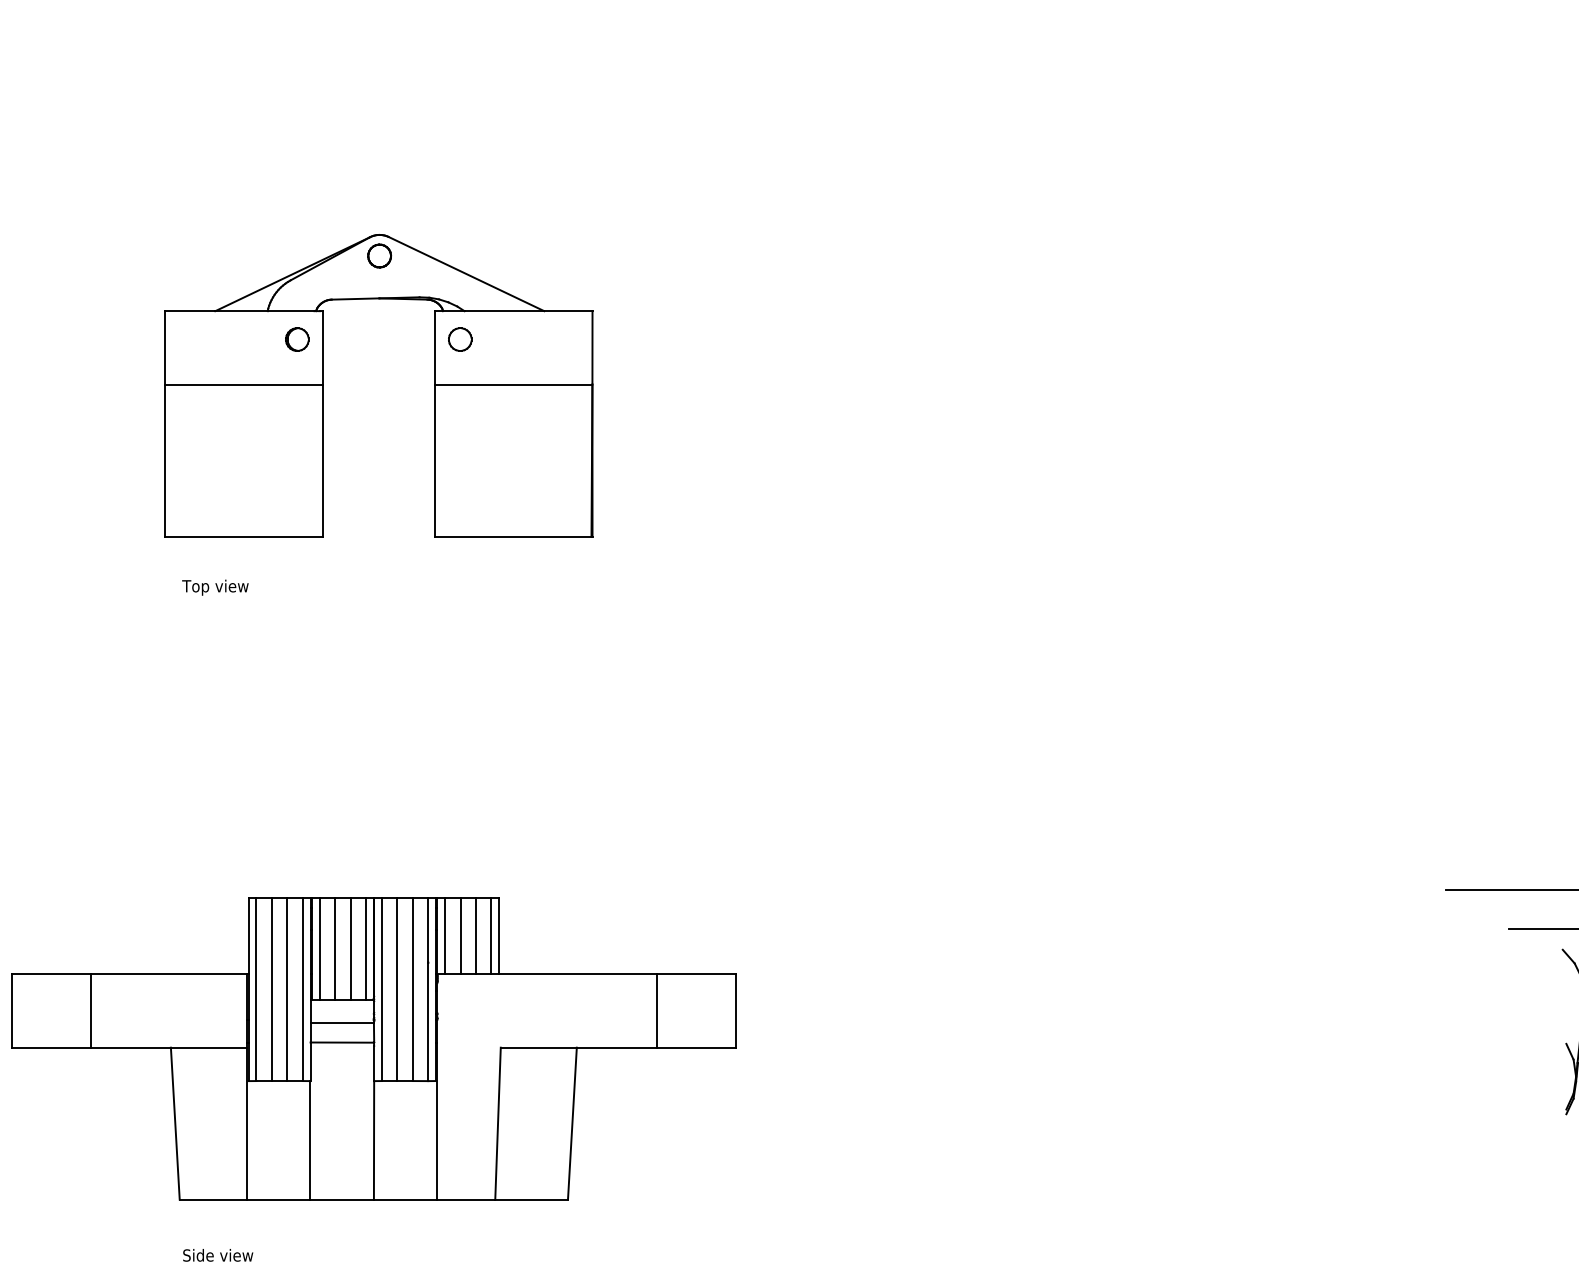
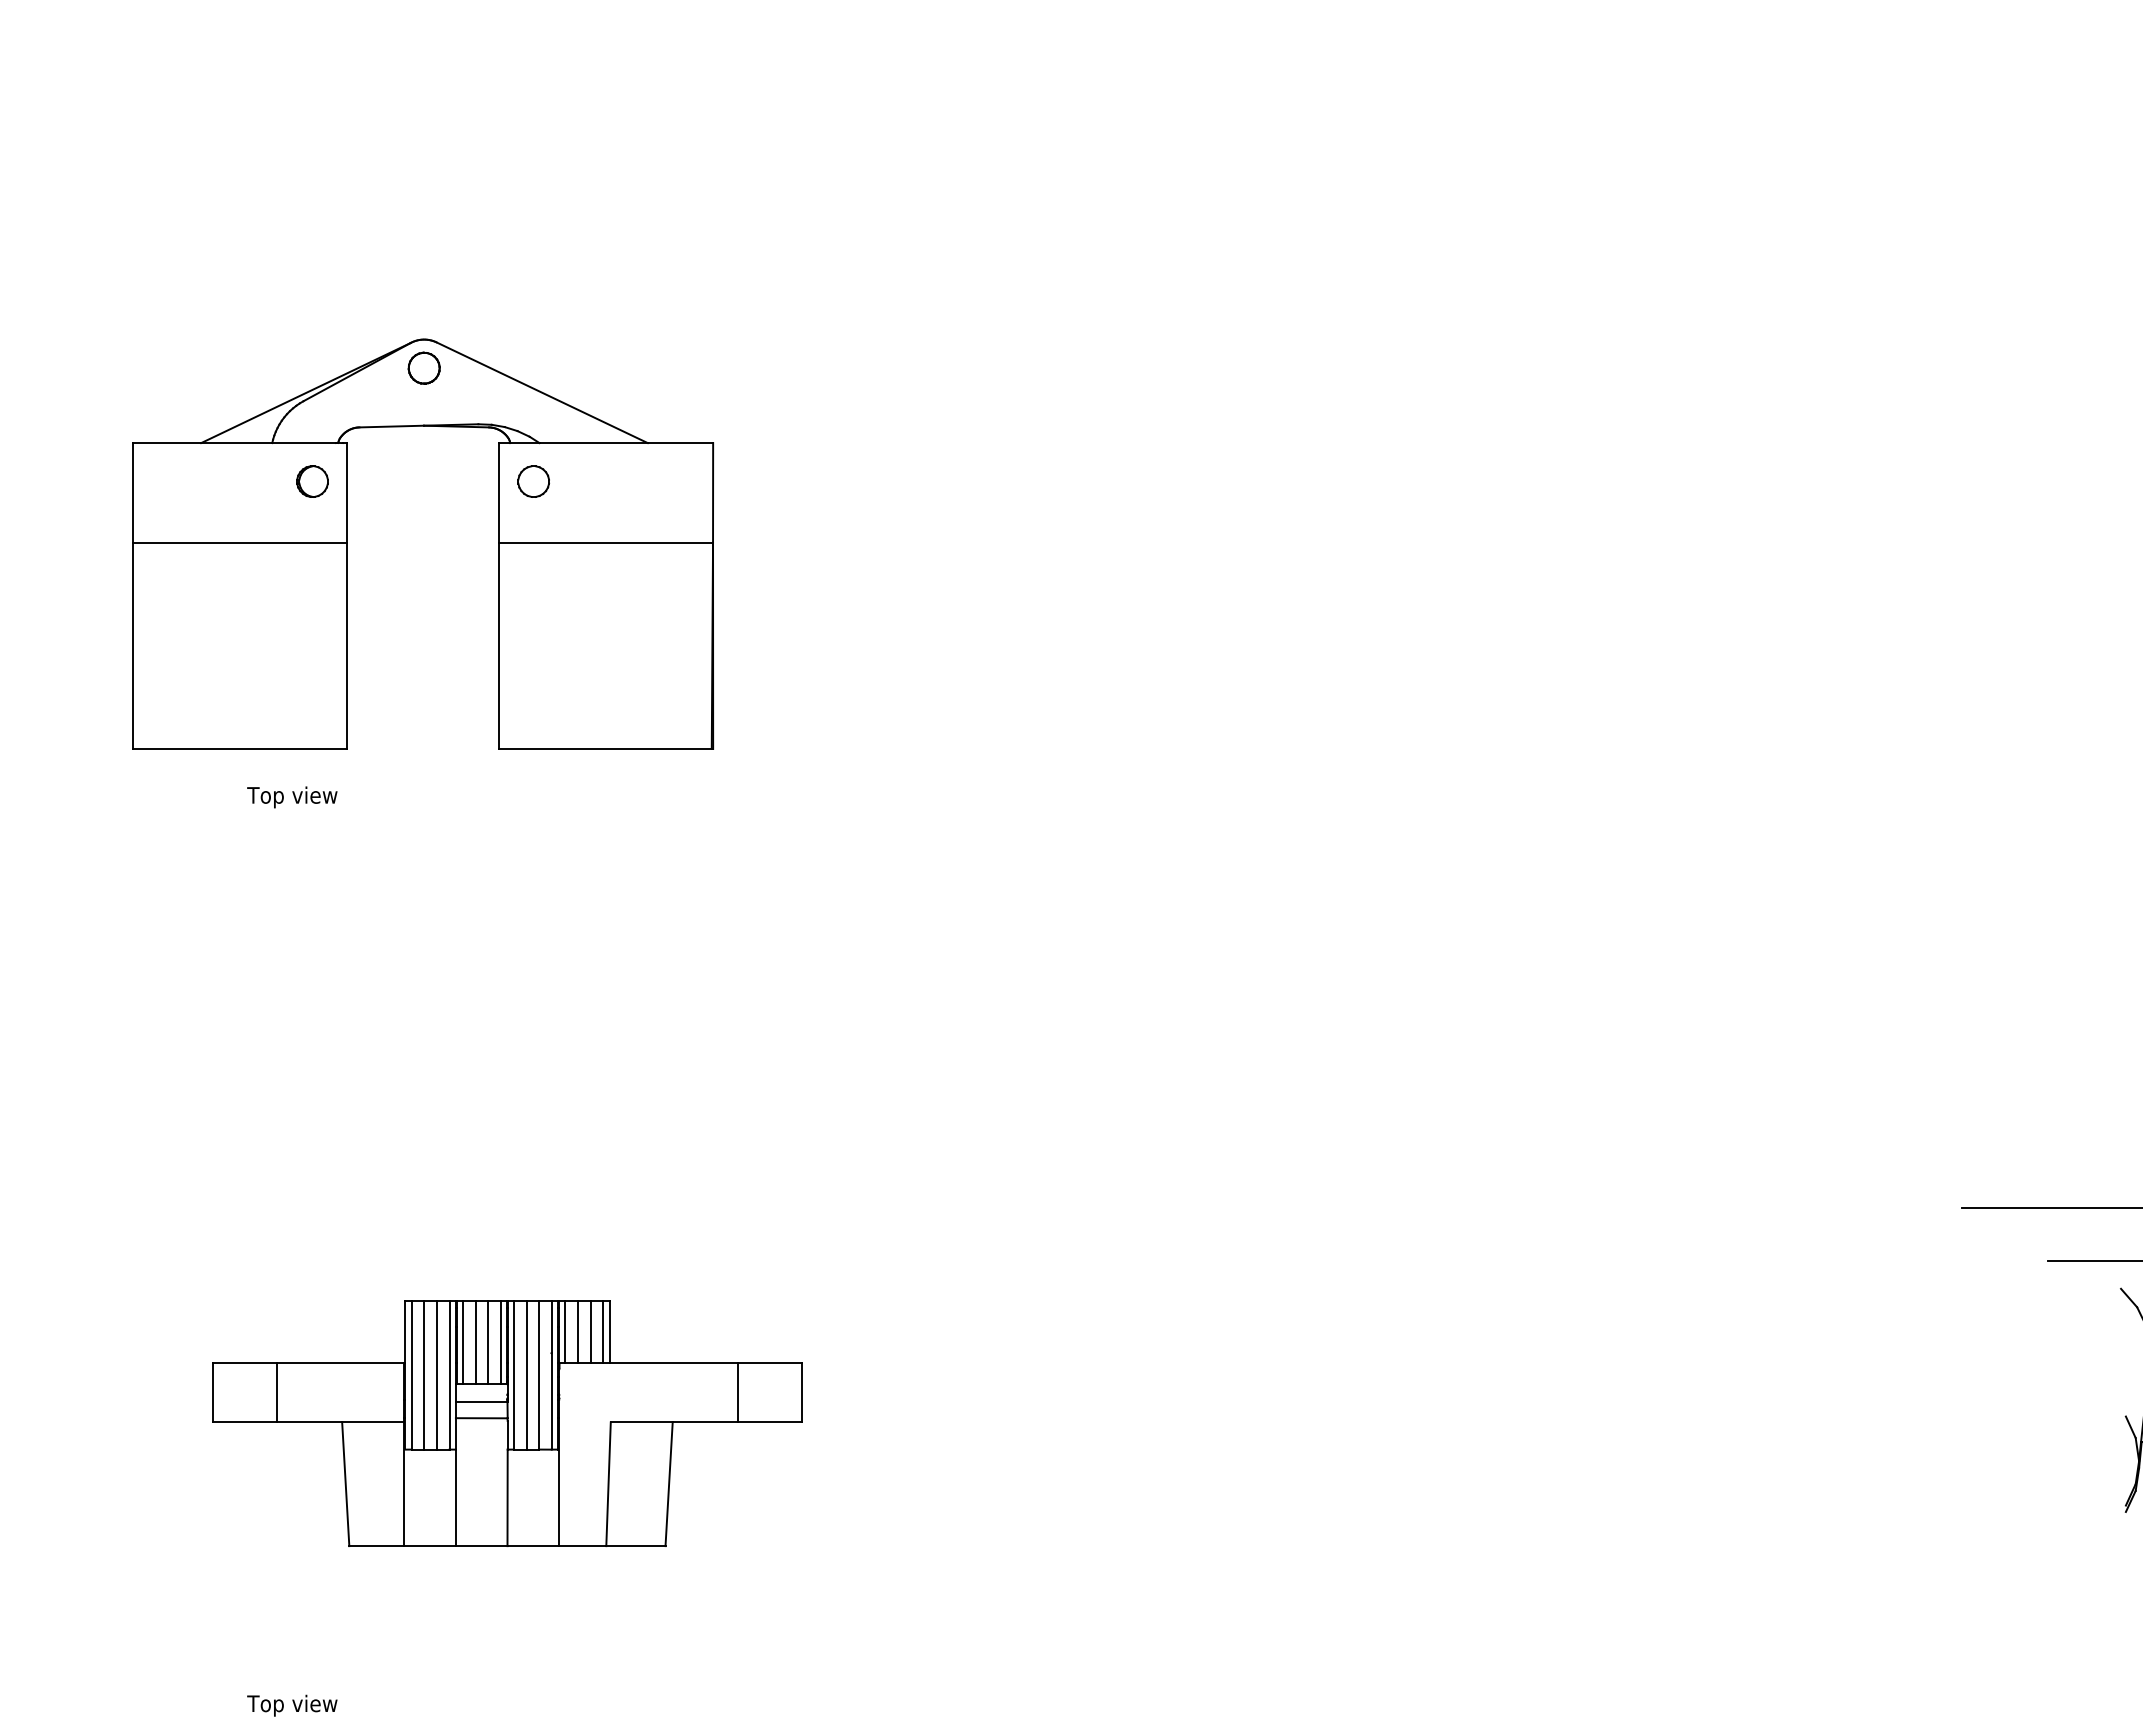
part: (323, 385) -> (347, 543), moved
part: (373, 1049) -> (507, 1423), size x0.6
text: (217, 1256) -> (295, 1705), Side view -> Top view

